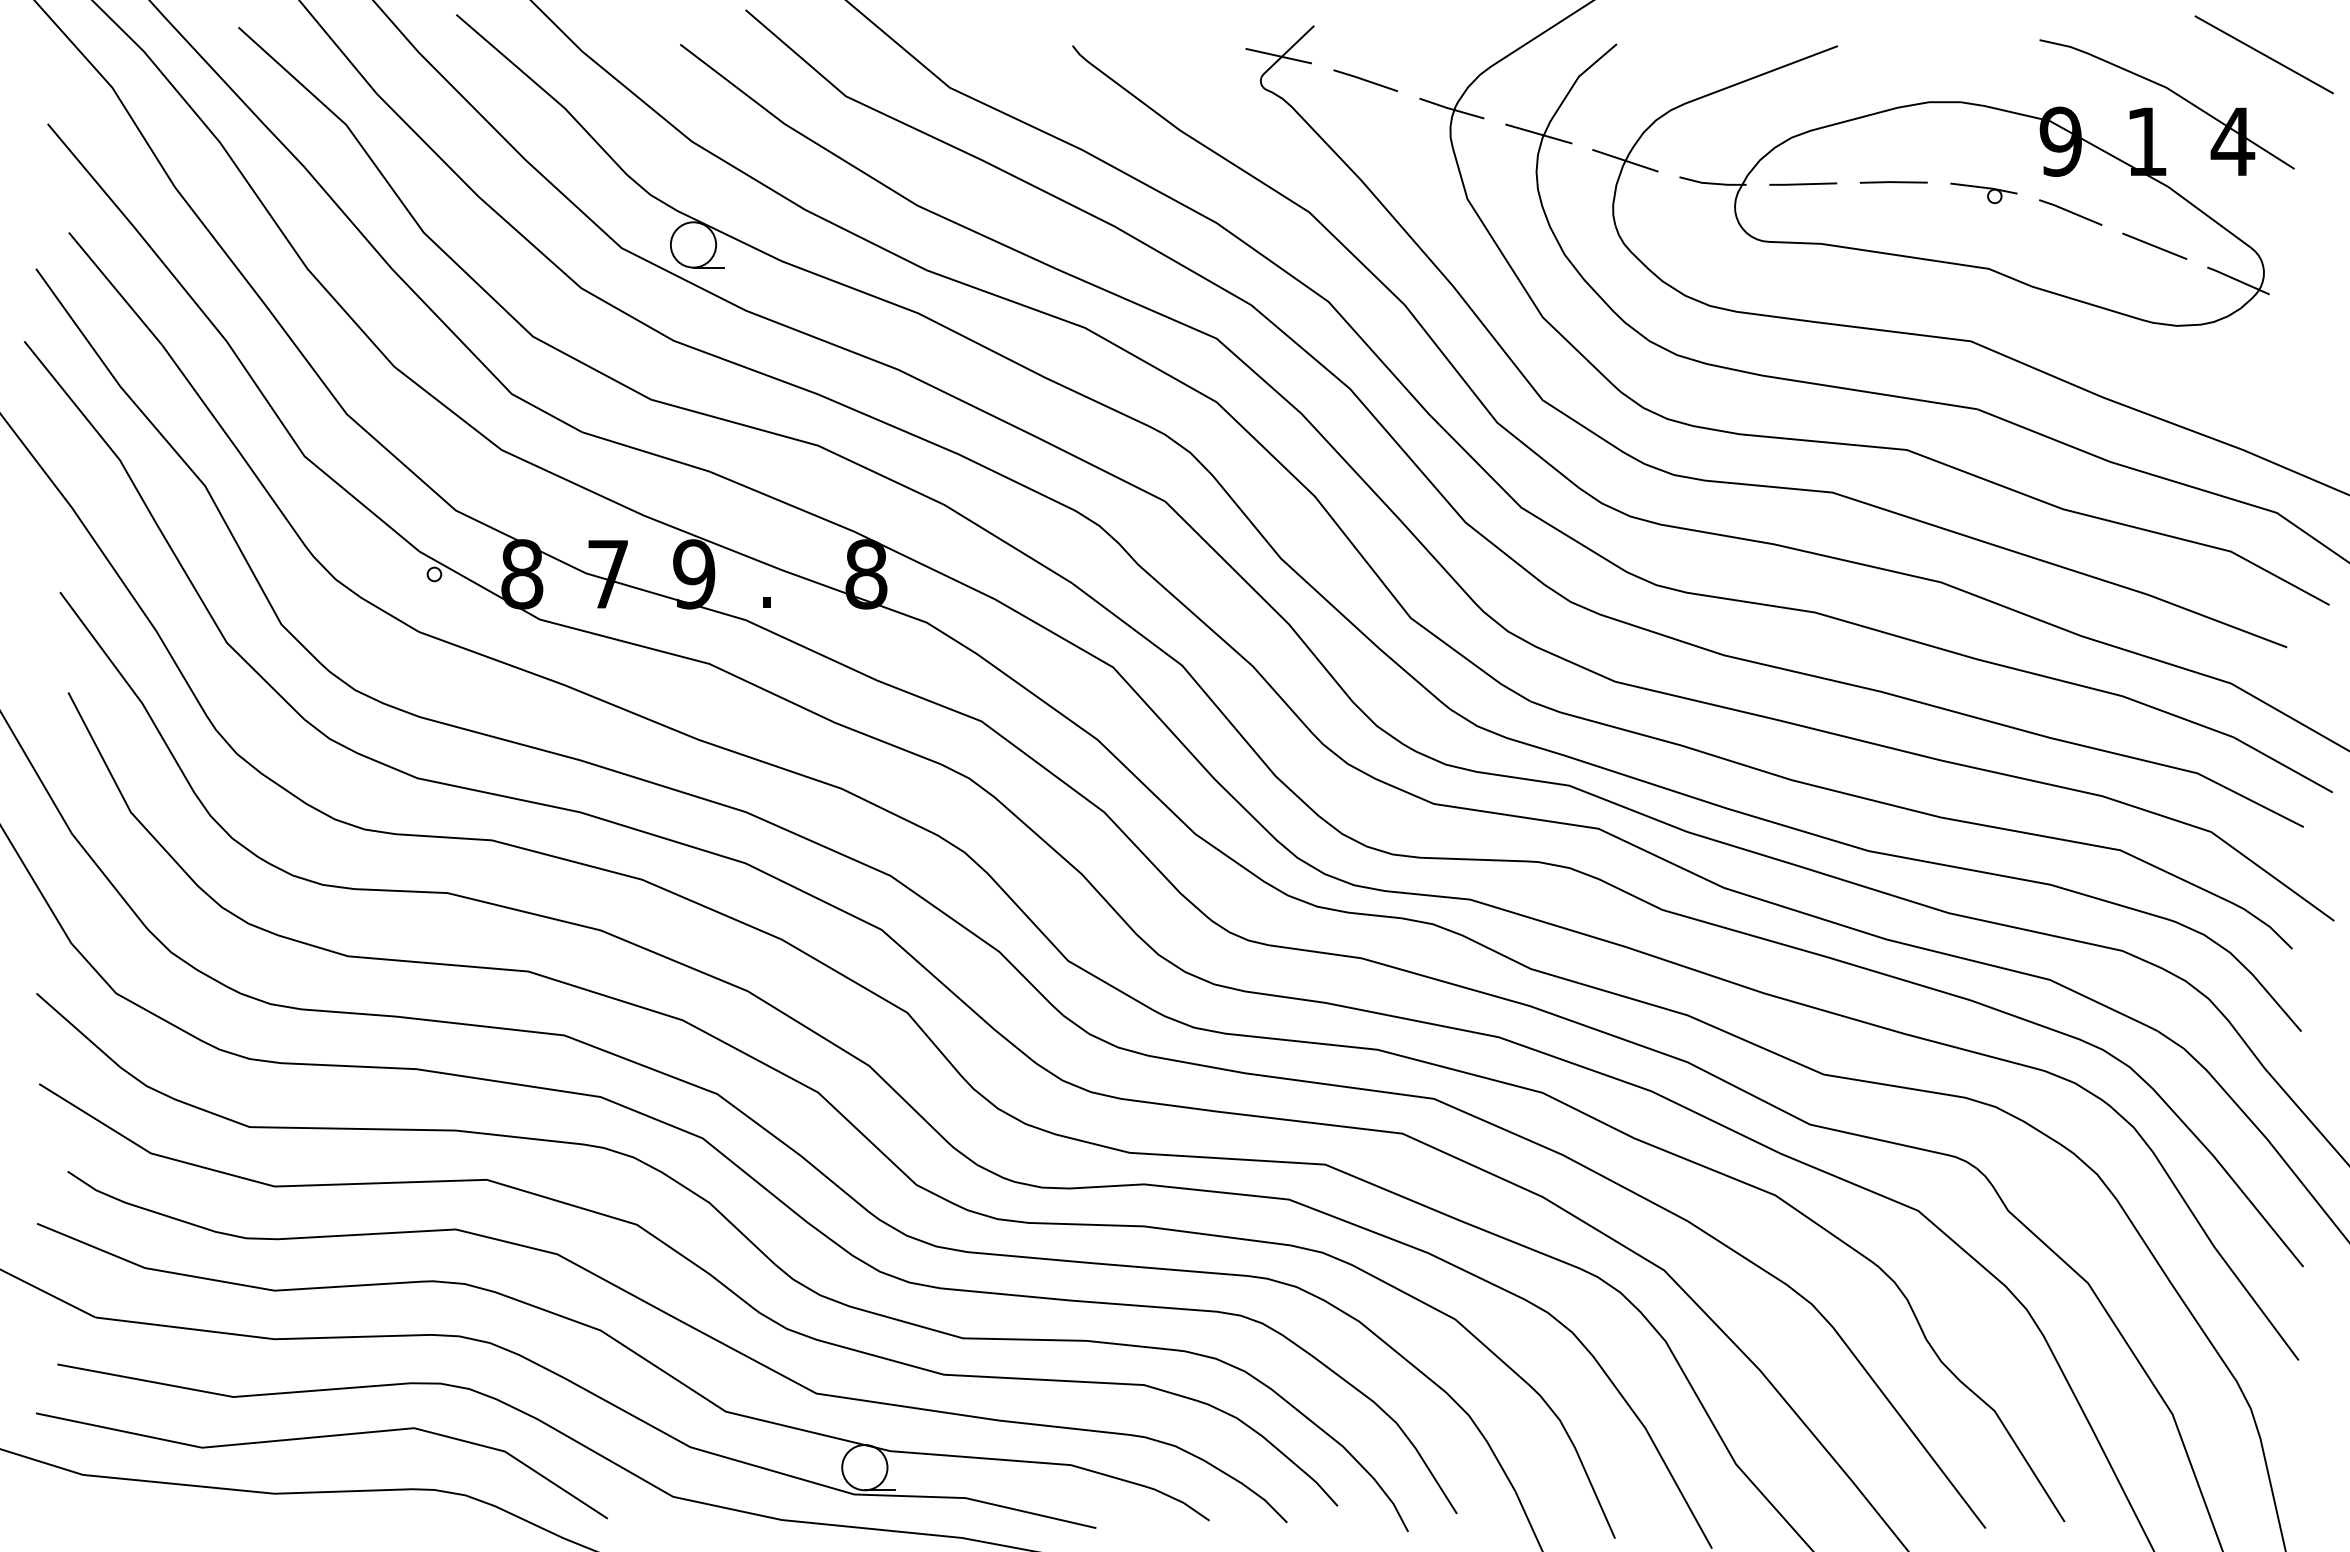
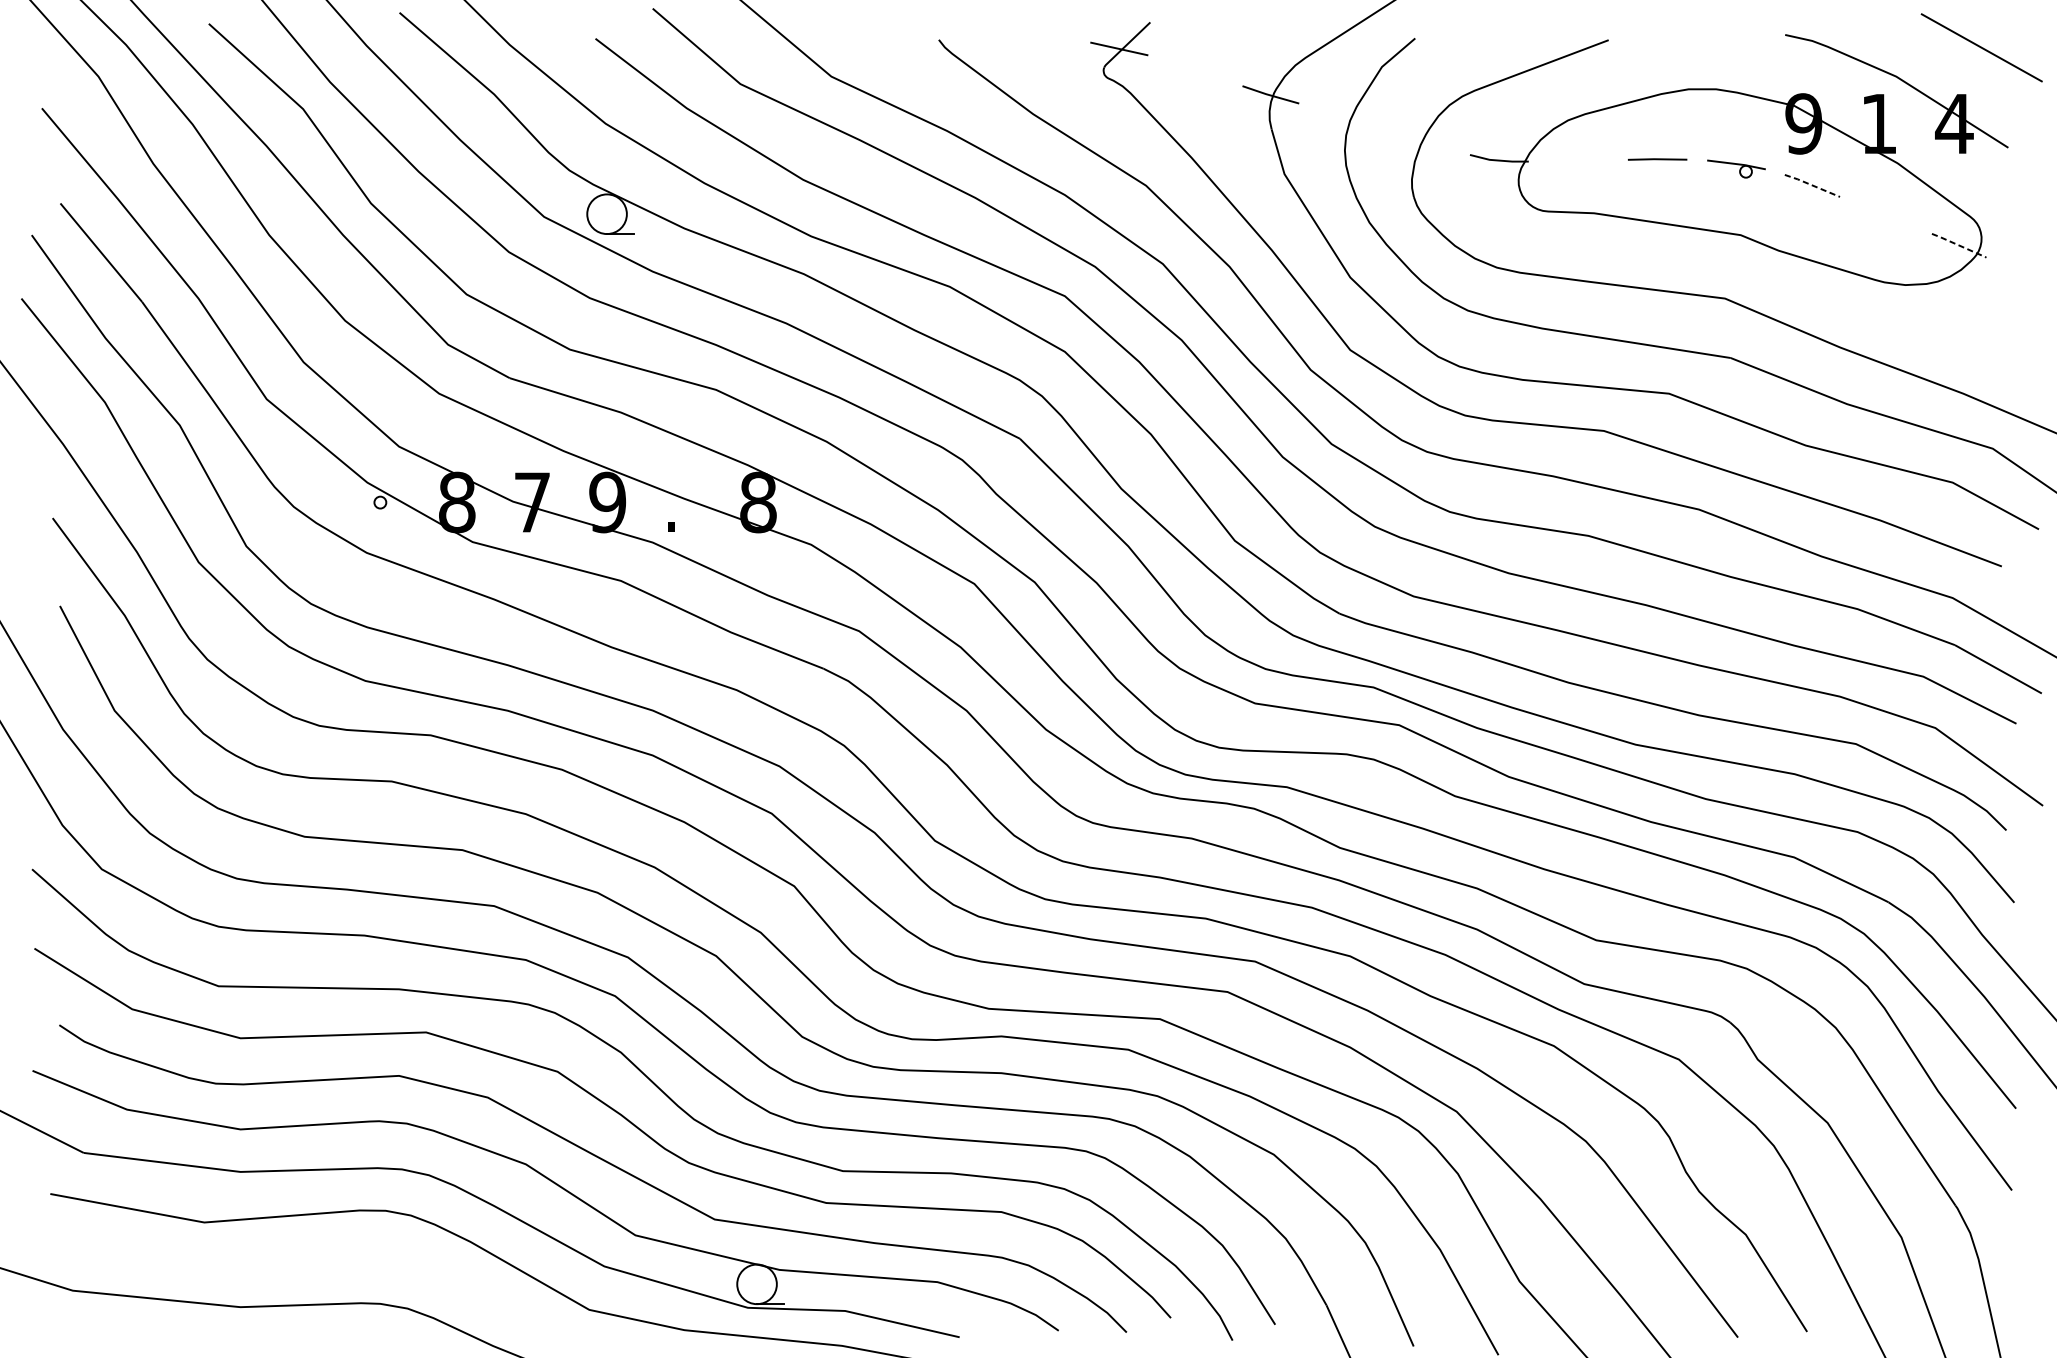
line: (1365, 80) -> (1195, 70), removed
line: (1538, 133) -> (1346, 116), removed
line: (1625, 160) -> (1422, 140), removed
line: (1803, 183) -> (1578, 160), removed
line: (2070, 211) -> (1812, 184), solid -> dashed
line: (2154, 245) -> (1885, 214), removed
line: (2239, 281) -> (1960, 246), solid -> dashed
line: (316, 1438) -> (277, 1258), removed

